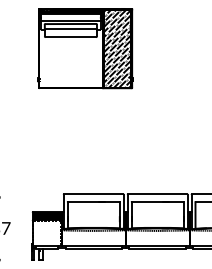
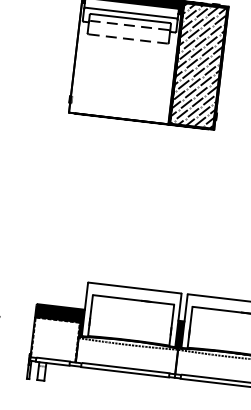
line: (70, 28) -> (129, 25), solid -> dashed
line: (71, 37) -> (129, 39), solid -> dashed

